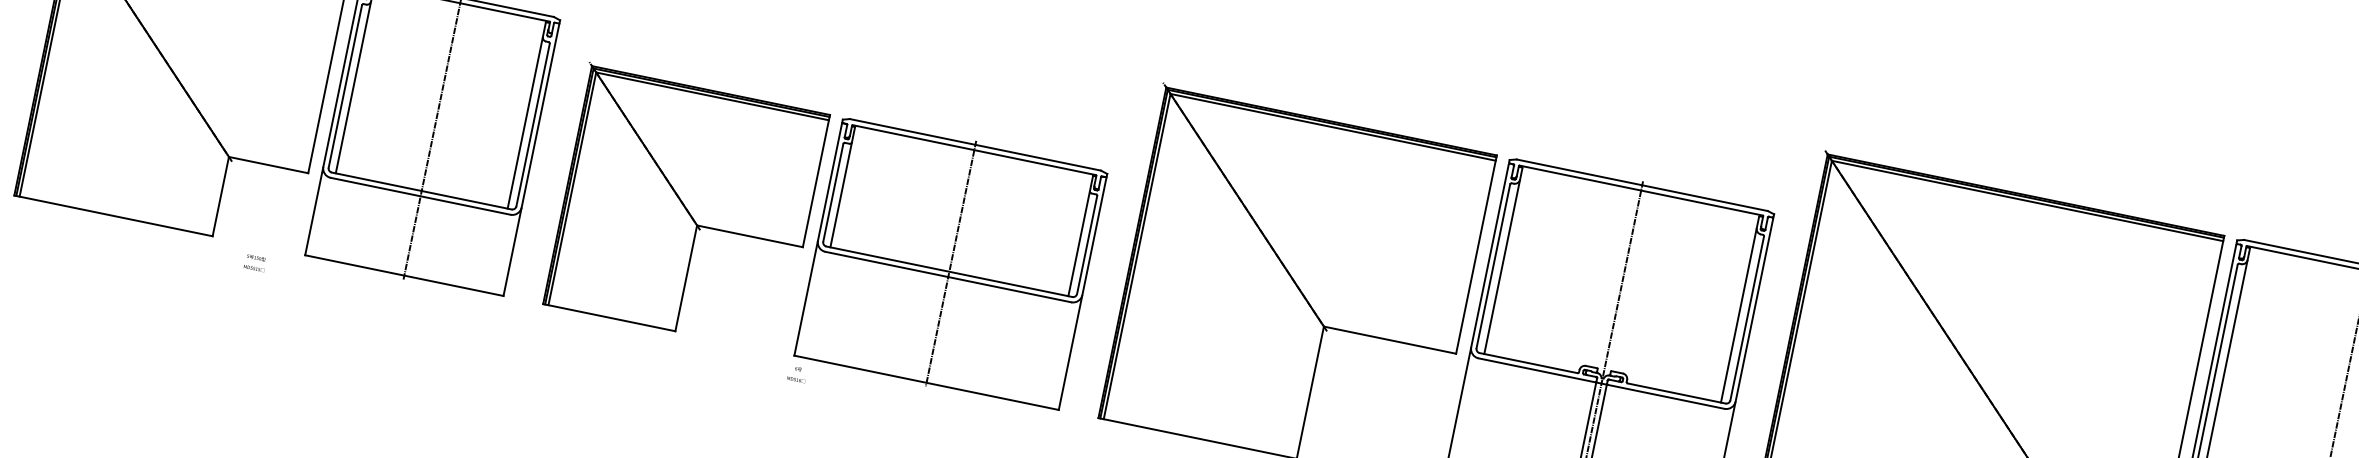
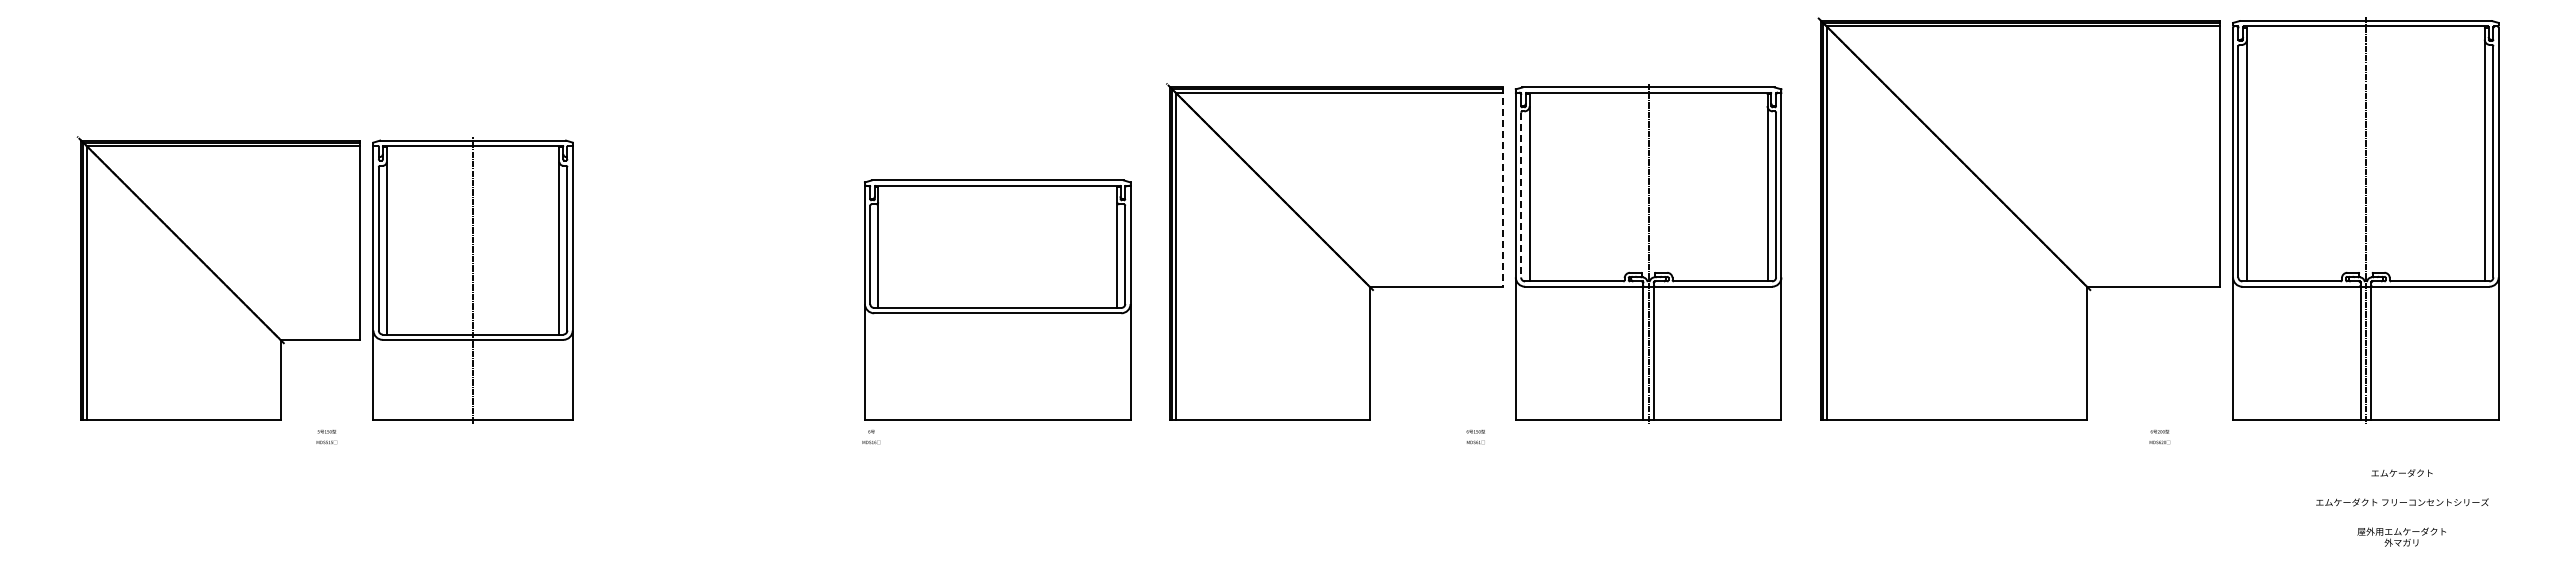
part: (685, 207) -> (730, 298), removed
line: (1476, 254) -> (1502, 187), solid -> dashed
line: (950, 263) -> (997, 299), removed
line: (1493, 266) -> (1521, 195), solid -> dashed

